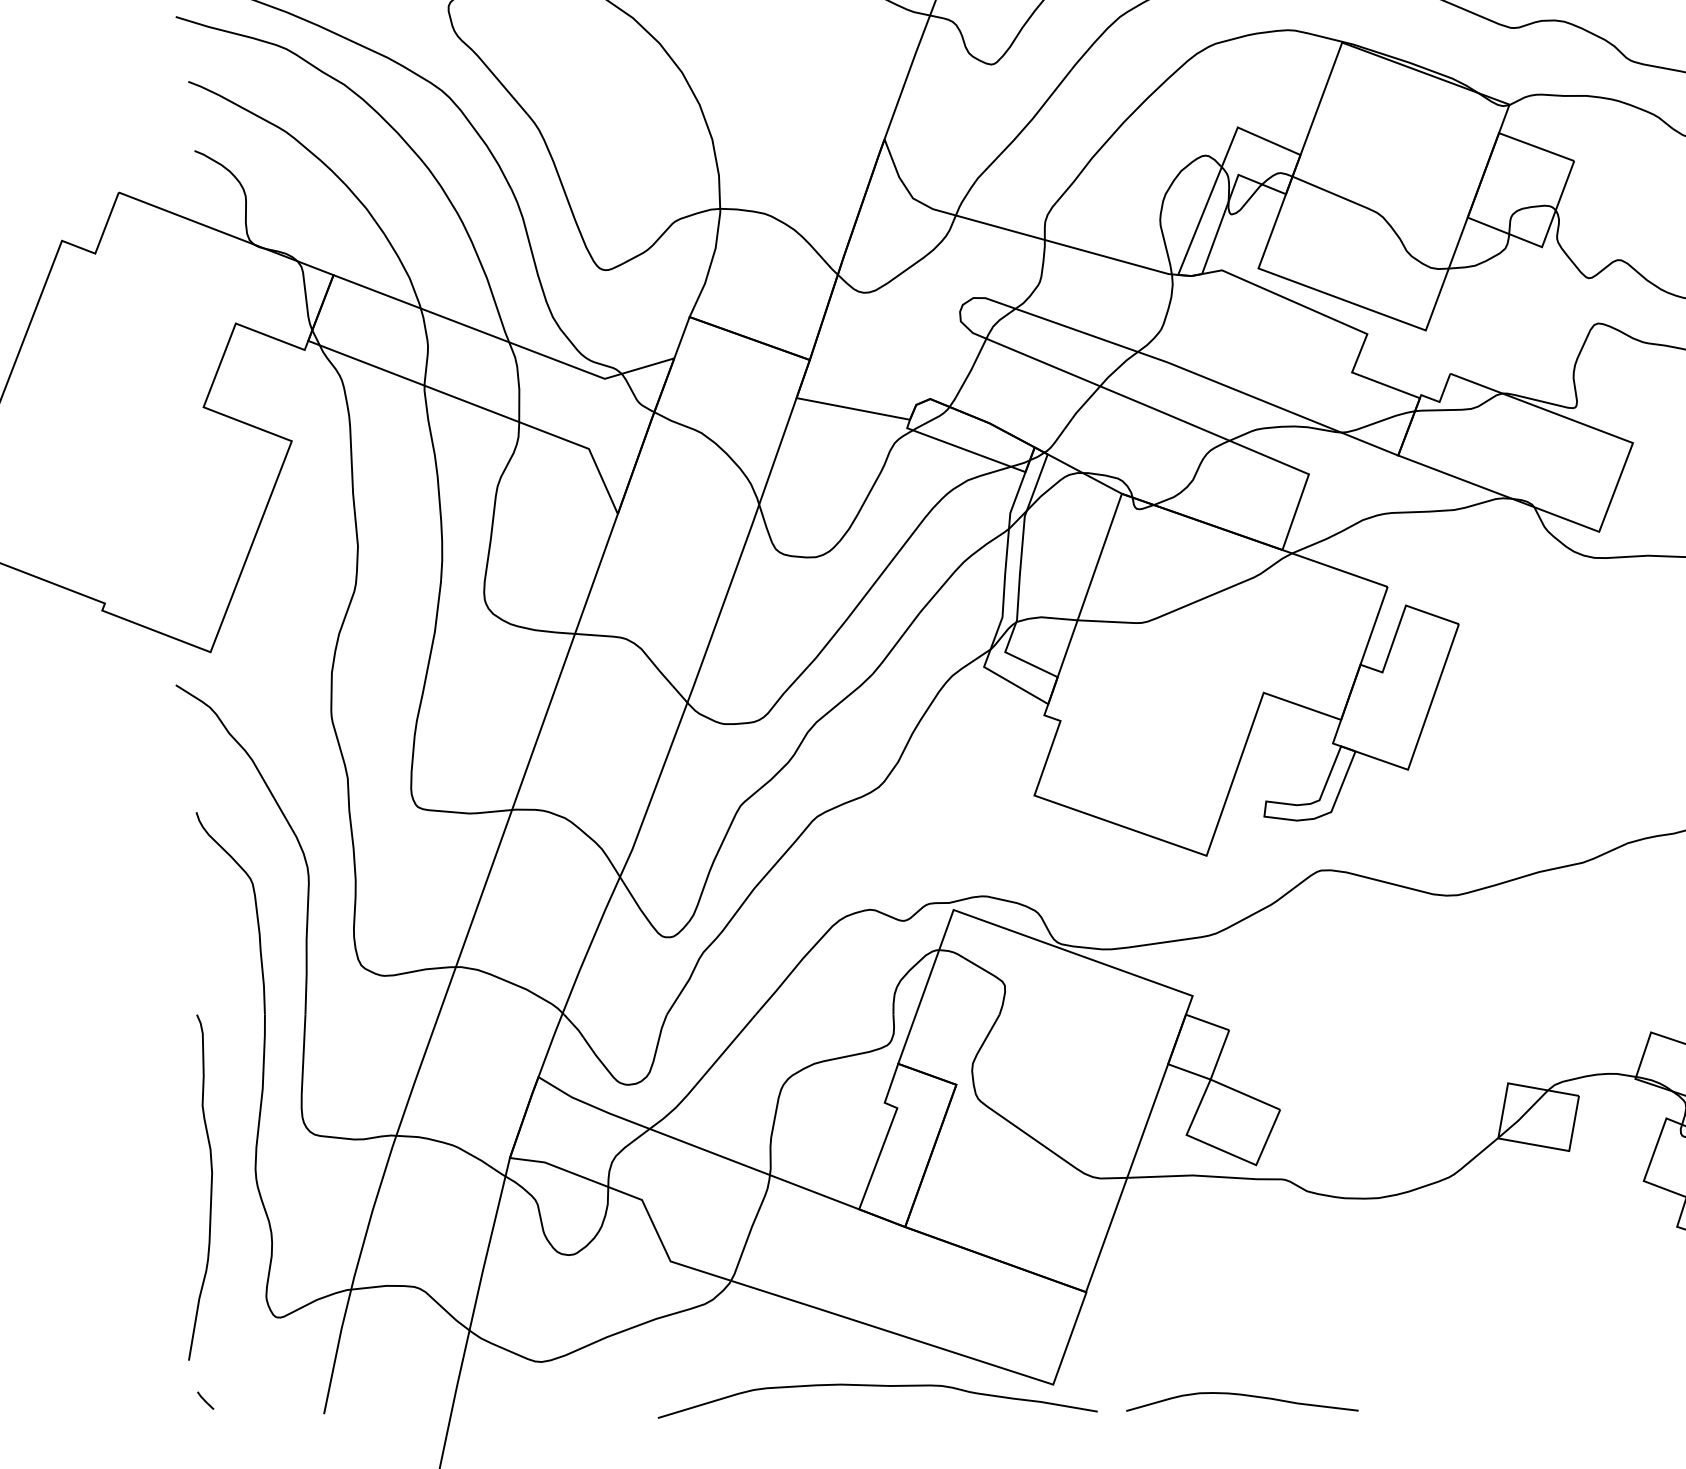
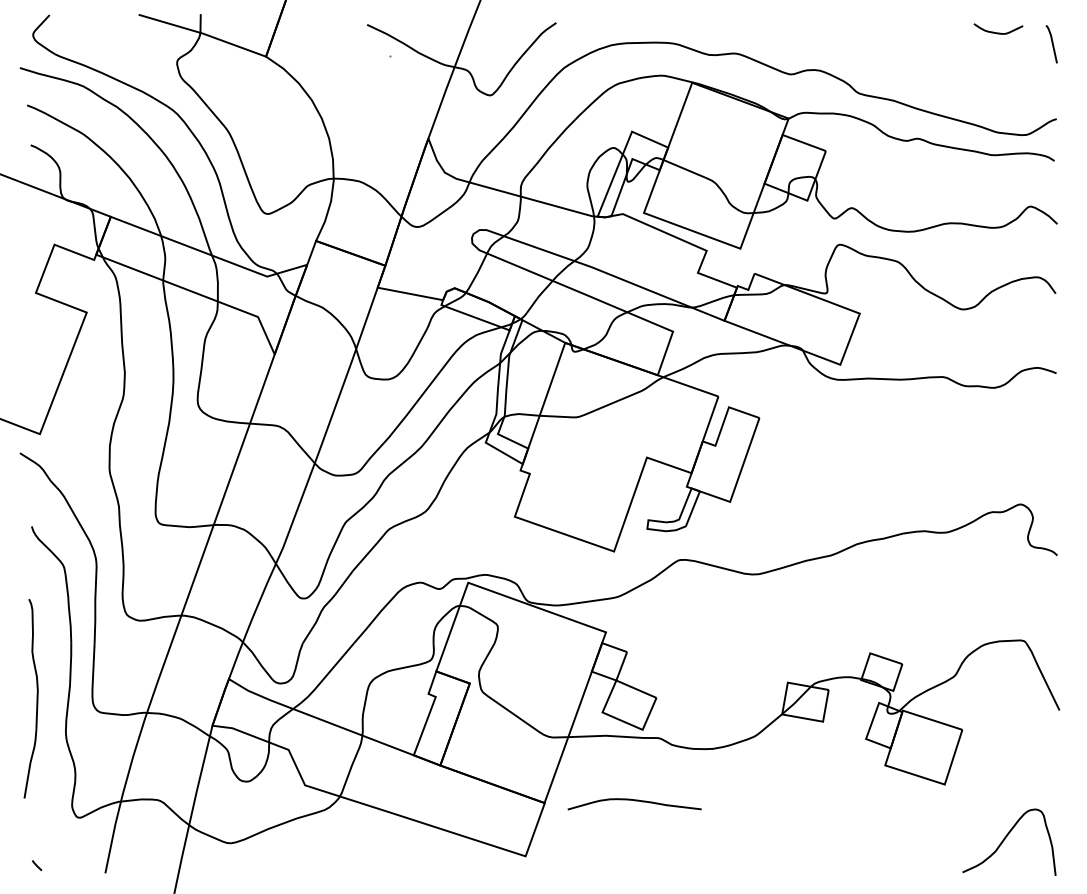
curve: (209, 1187) -> (36, 698), moved
curve: (877, 1386) -> (424, 857), removed
curve: (1242, 1397) -> (634, 801), moved

